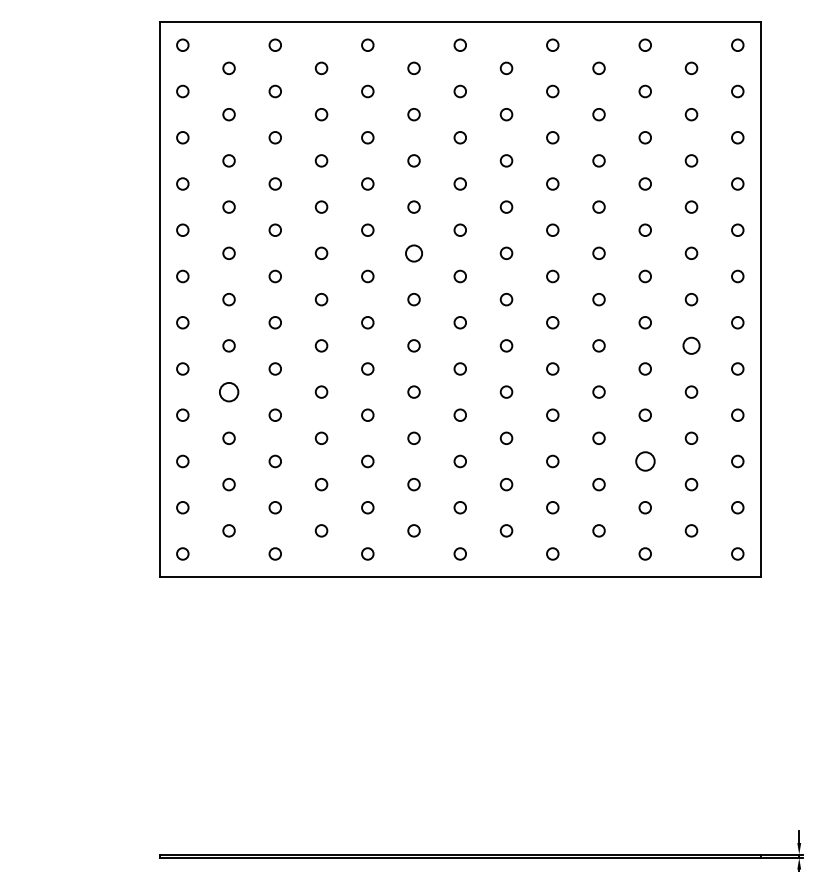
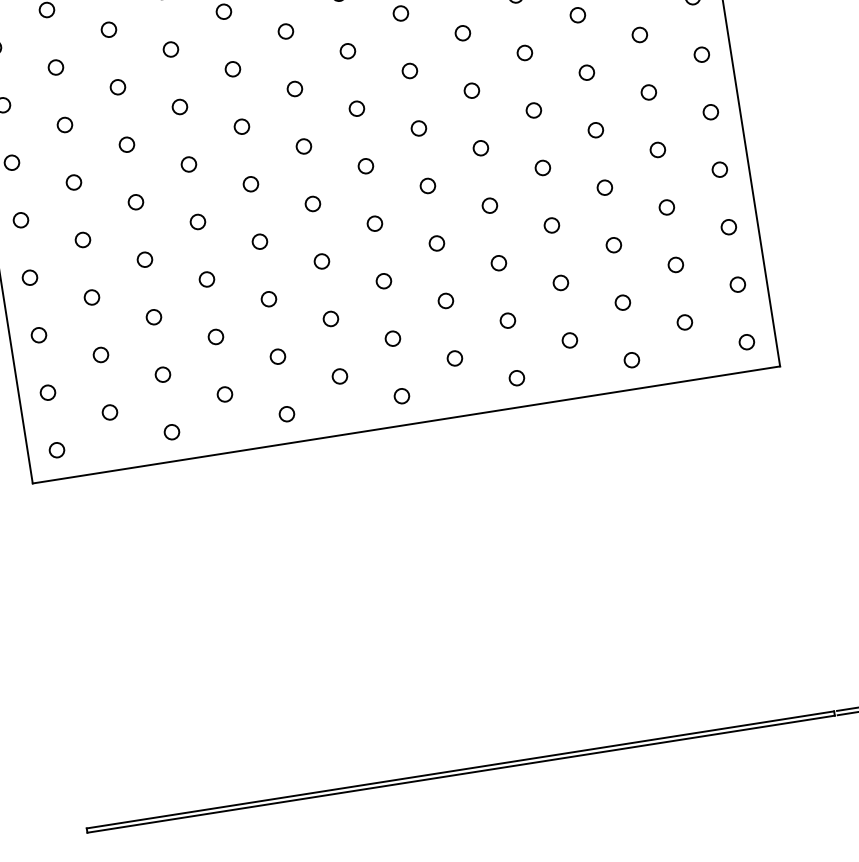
circle: (413, 252) -> (285, 30), size x0.71
circle: (691, 345) -> (648, 92), size x0.71
circle: (228, 391) -> (82, 239), size x0.62
circle: (644, 461) -> (612, 245), size x0.62

